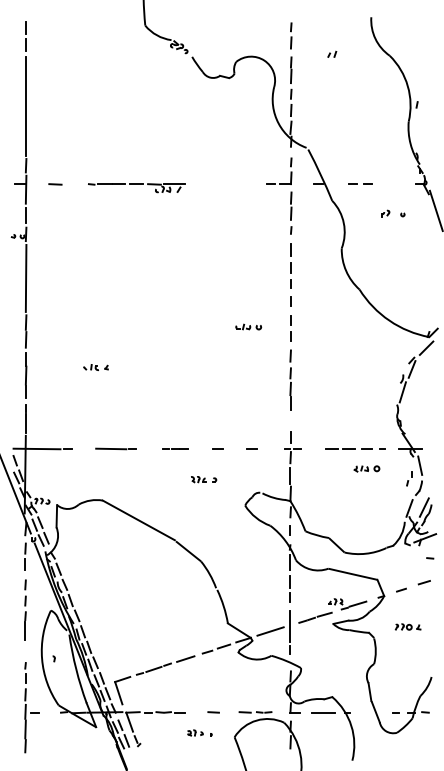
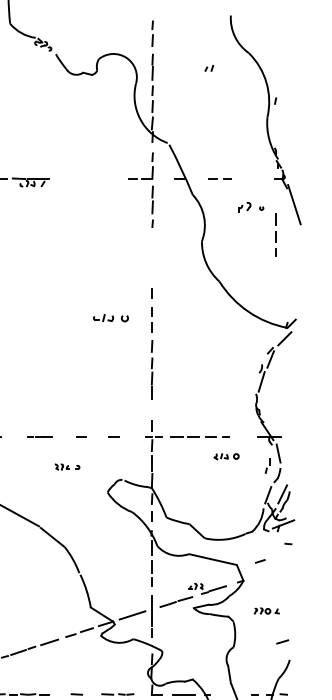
part: (332, 53) -> (209, 67), moved
part: (385, 213) -> (244, 207), size x1.6
line: (290, 265) -> (275, 234), moved
part: (248, 326) -> (110, 317), size x1.4
line: (355, 448) -> (199, 436), moved
line: (423, 582) -> (281, 641), moved
line: (401, 589) -> (260, 560), moved

